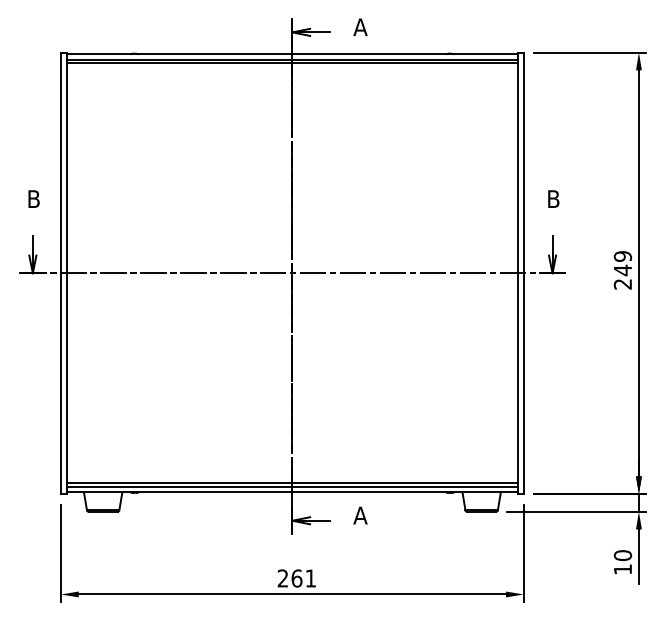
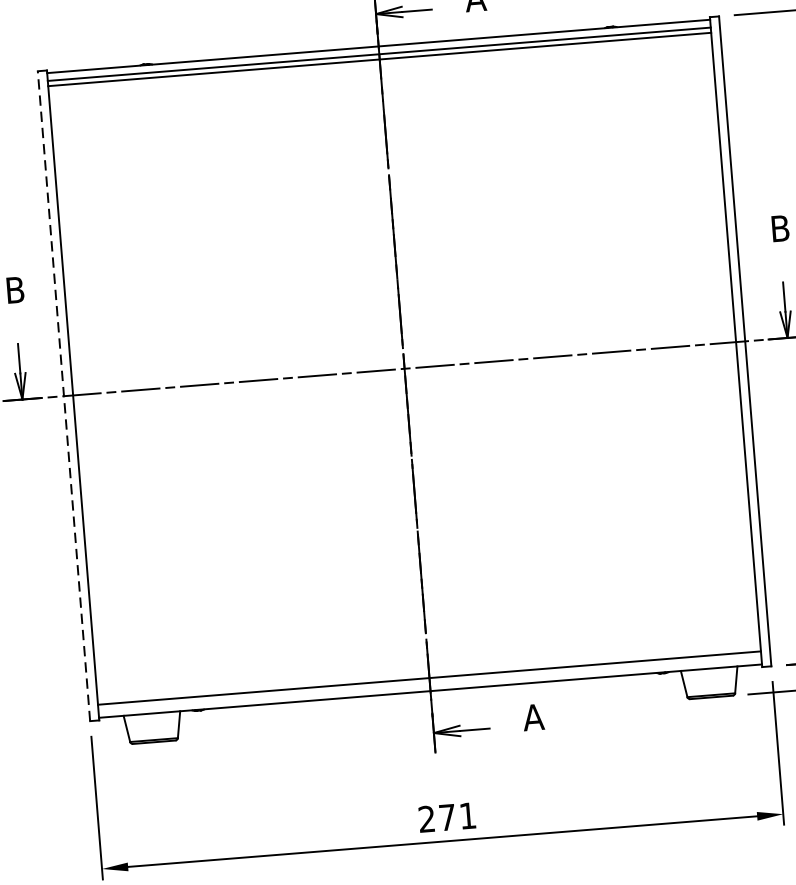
line: (61, 273) -> (64, 396), solid -> dashed
line: (292, 486) -> (429, 682), removed
text: (296, 578) -> (446, 817), 261 -> 271

